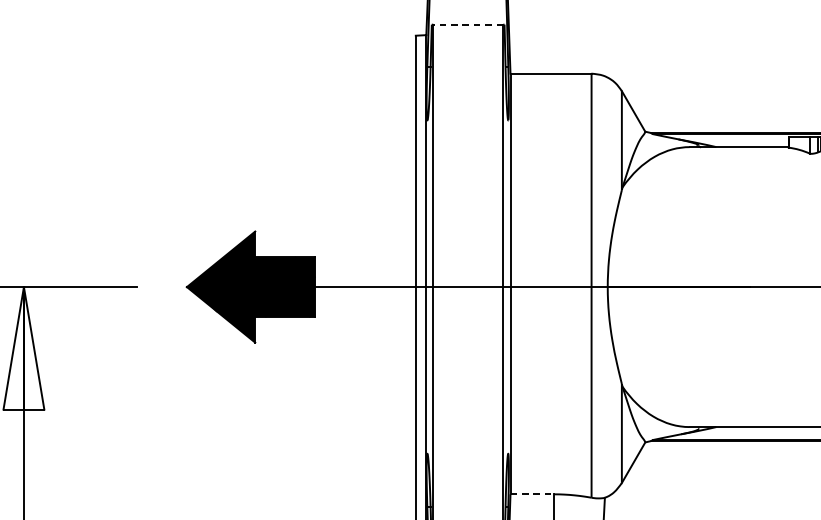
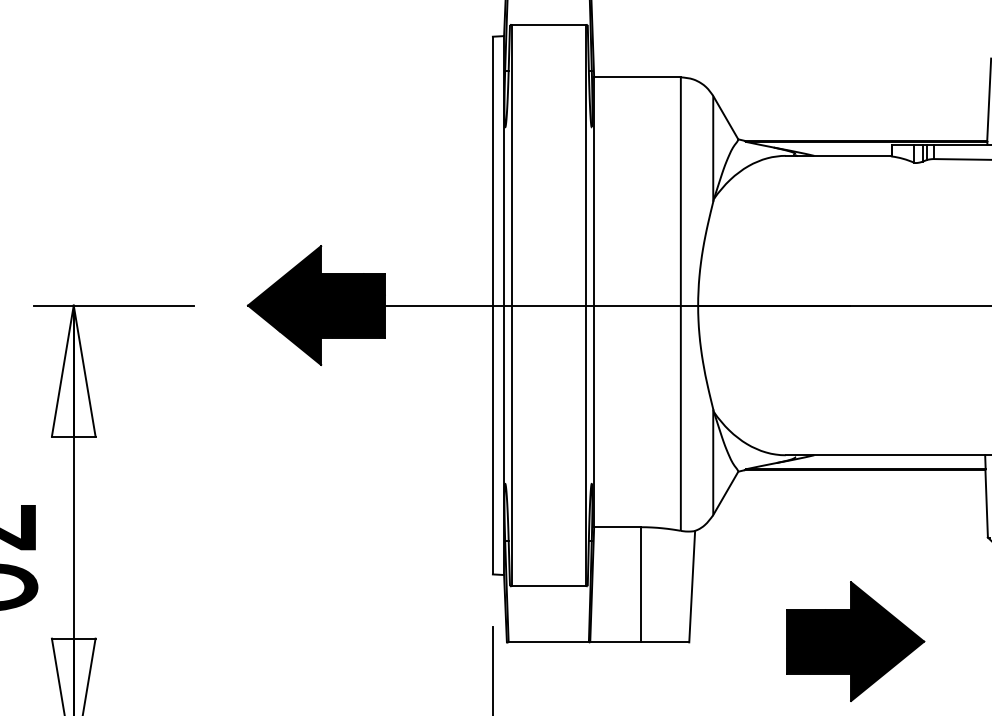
line: (467, 24) -> (548, 24), dashed -> solid
line: (532, 494) -> (617, 527), dashed -> solid

